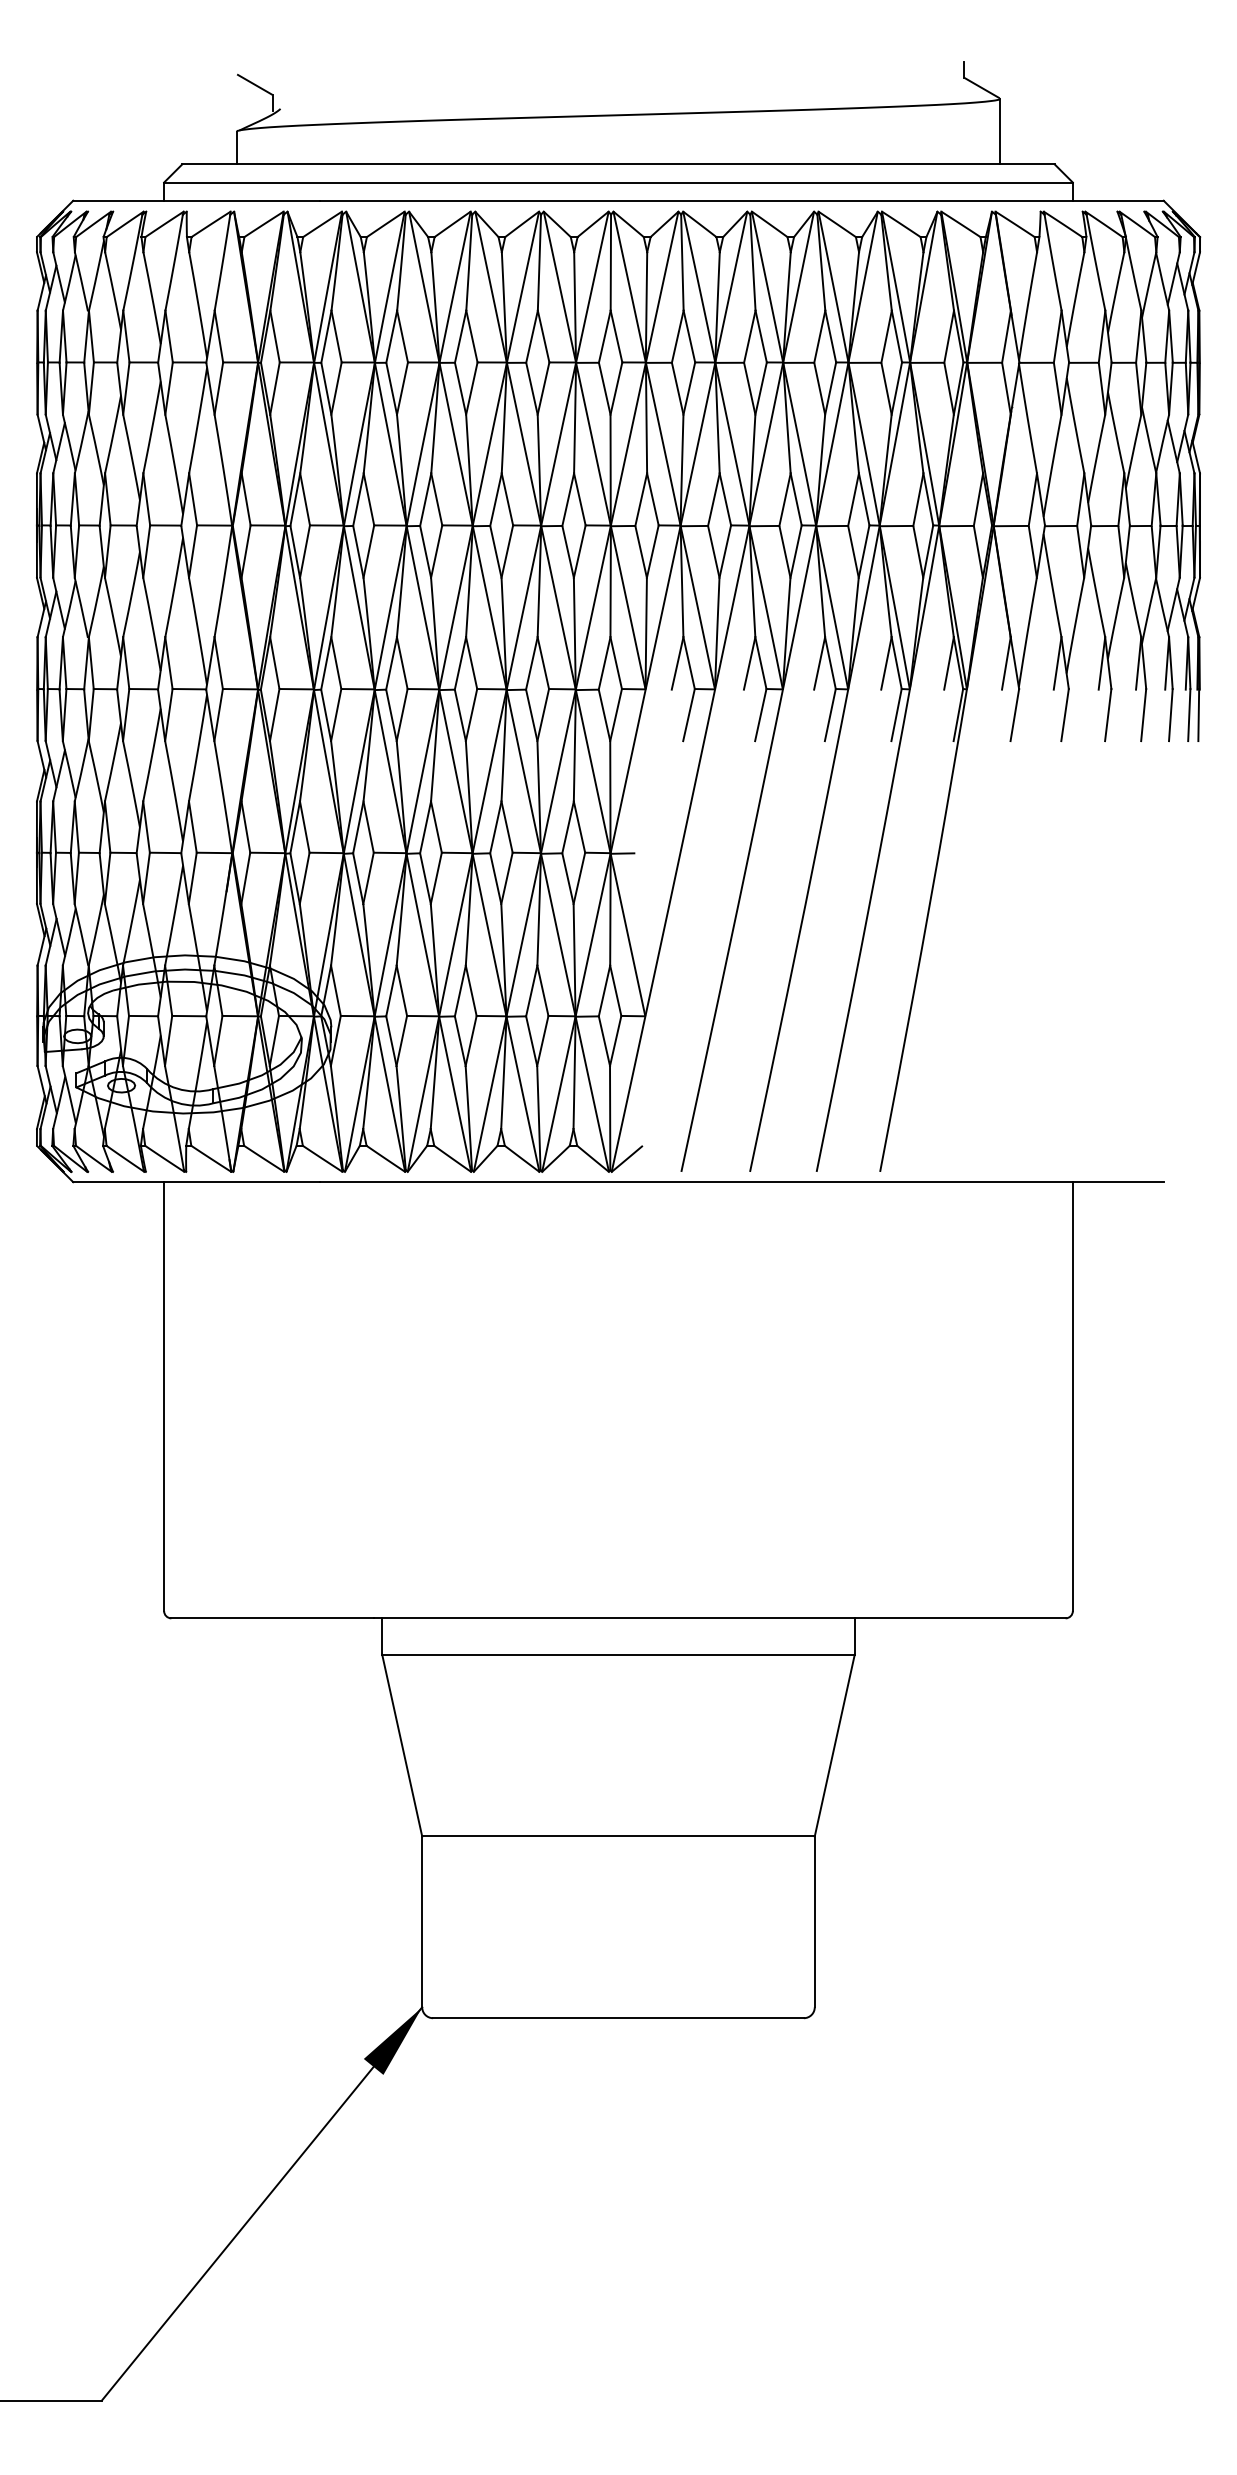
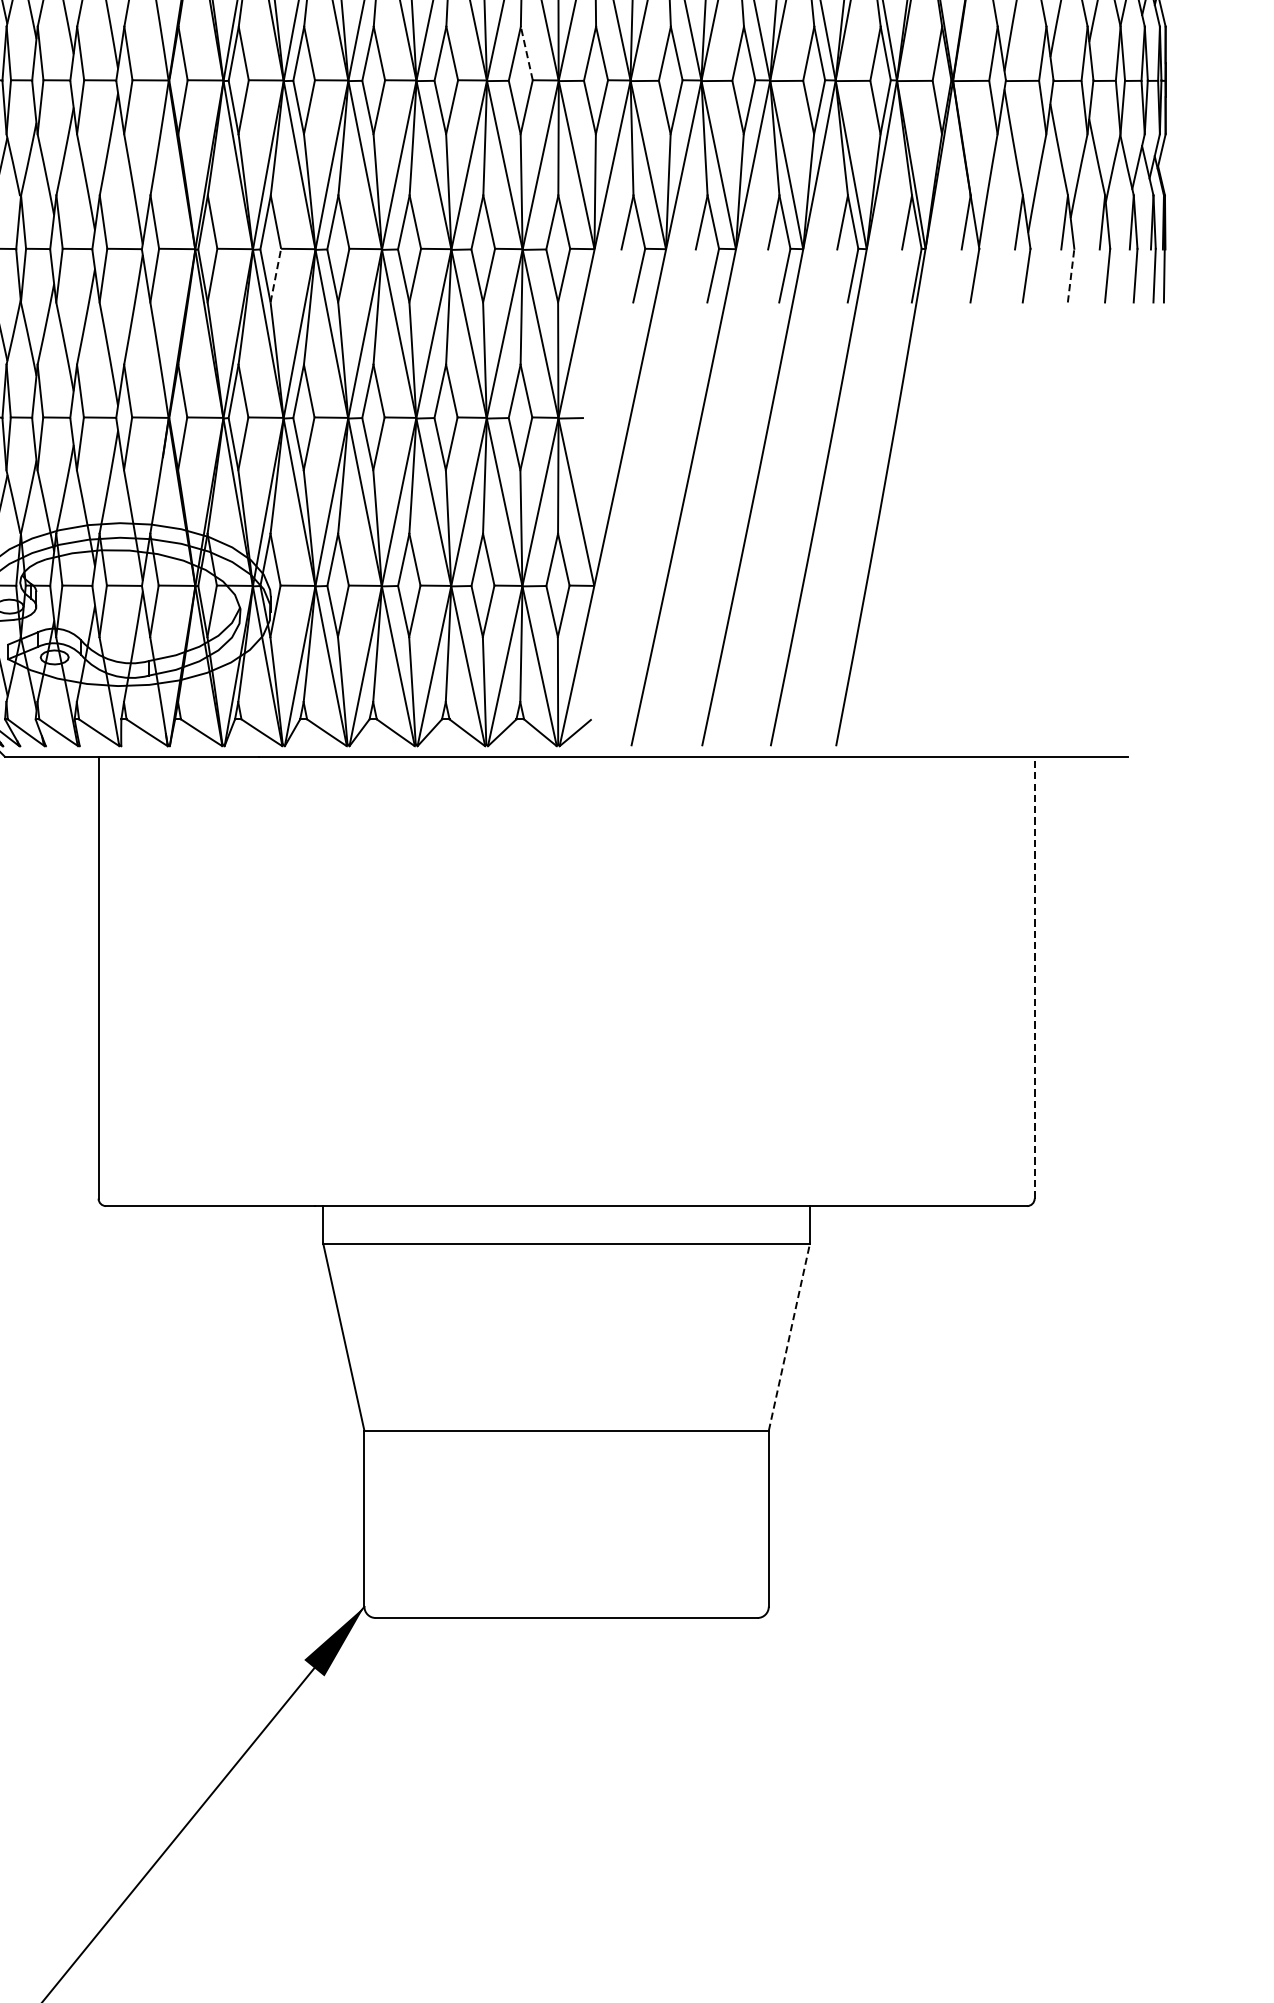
line: (579, 499) -> (526, 53), solid -> dashed
line: (1108, 714) -> (1071, 275), solid -> dashed
line: (336, 715) -> (276, 276), solid -> dashed
line: (1072, 1396) -> (1034, 977), solid -> dashed
line: (834, 1745) -> (789, 1337), solid -> dashed

